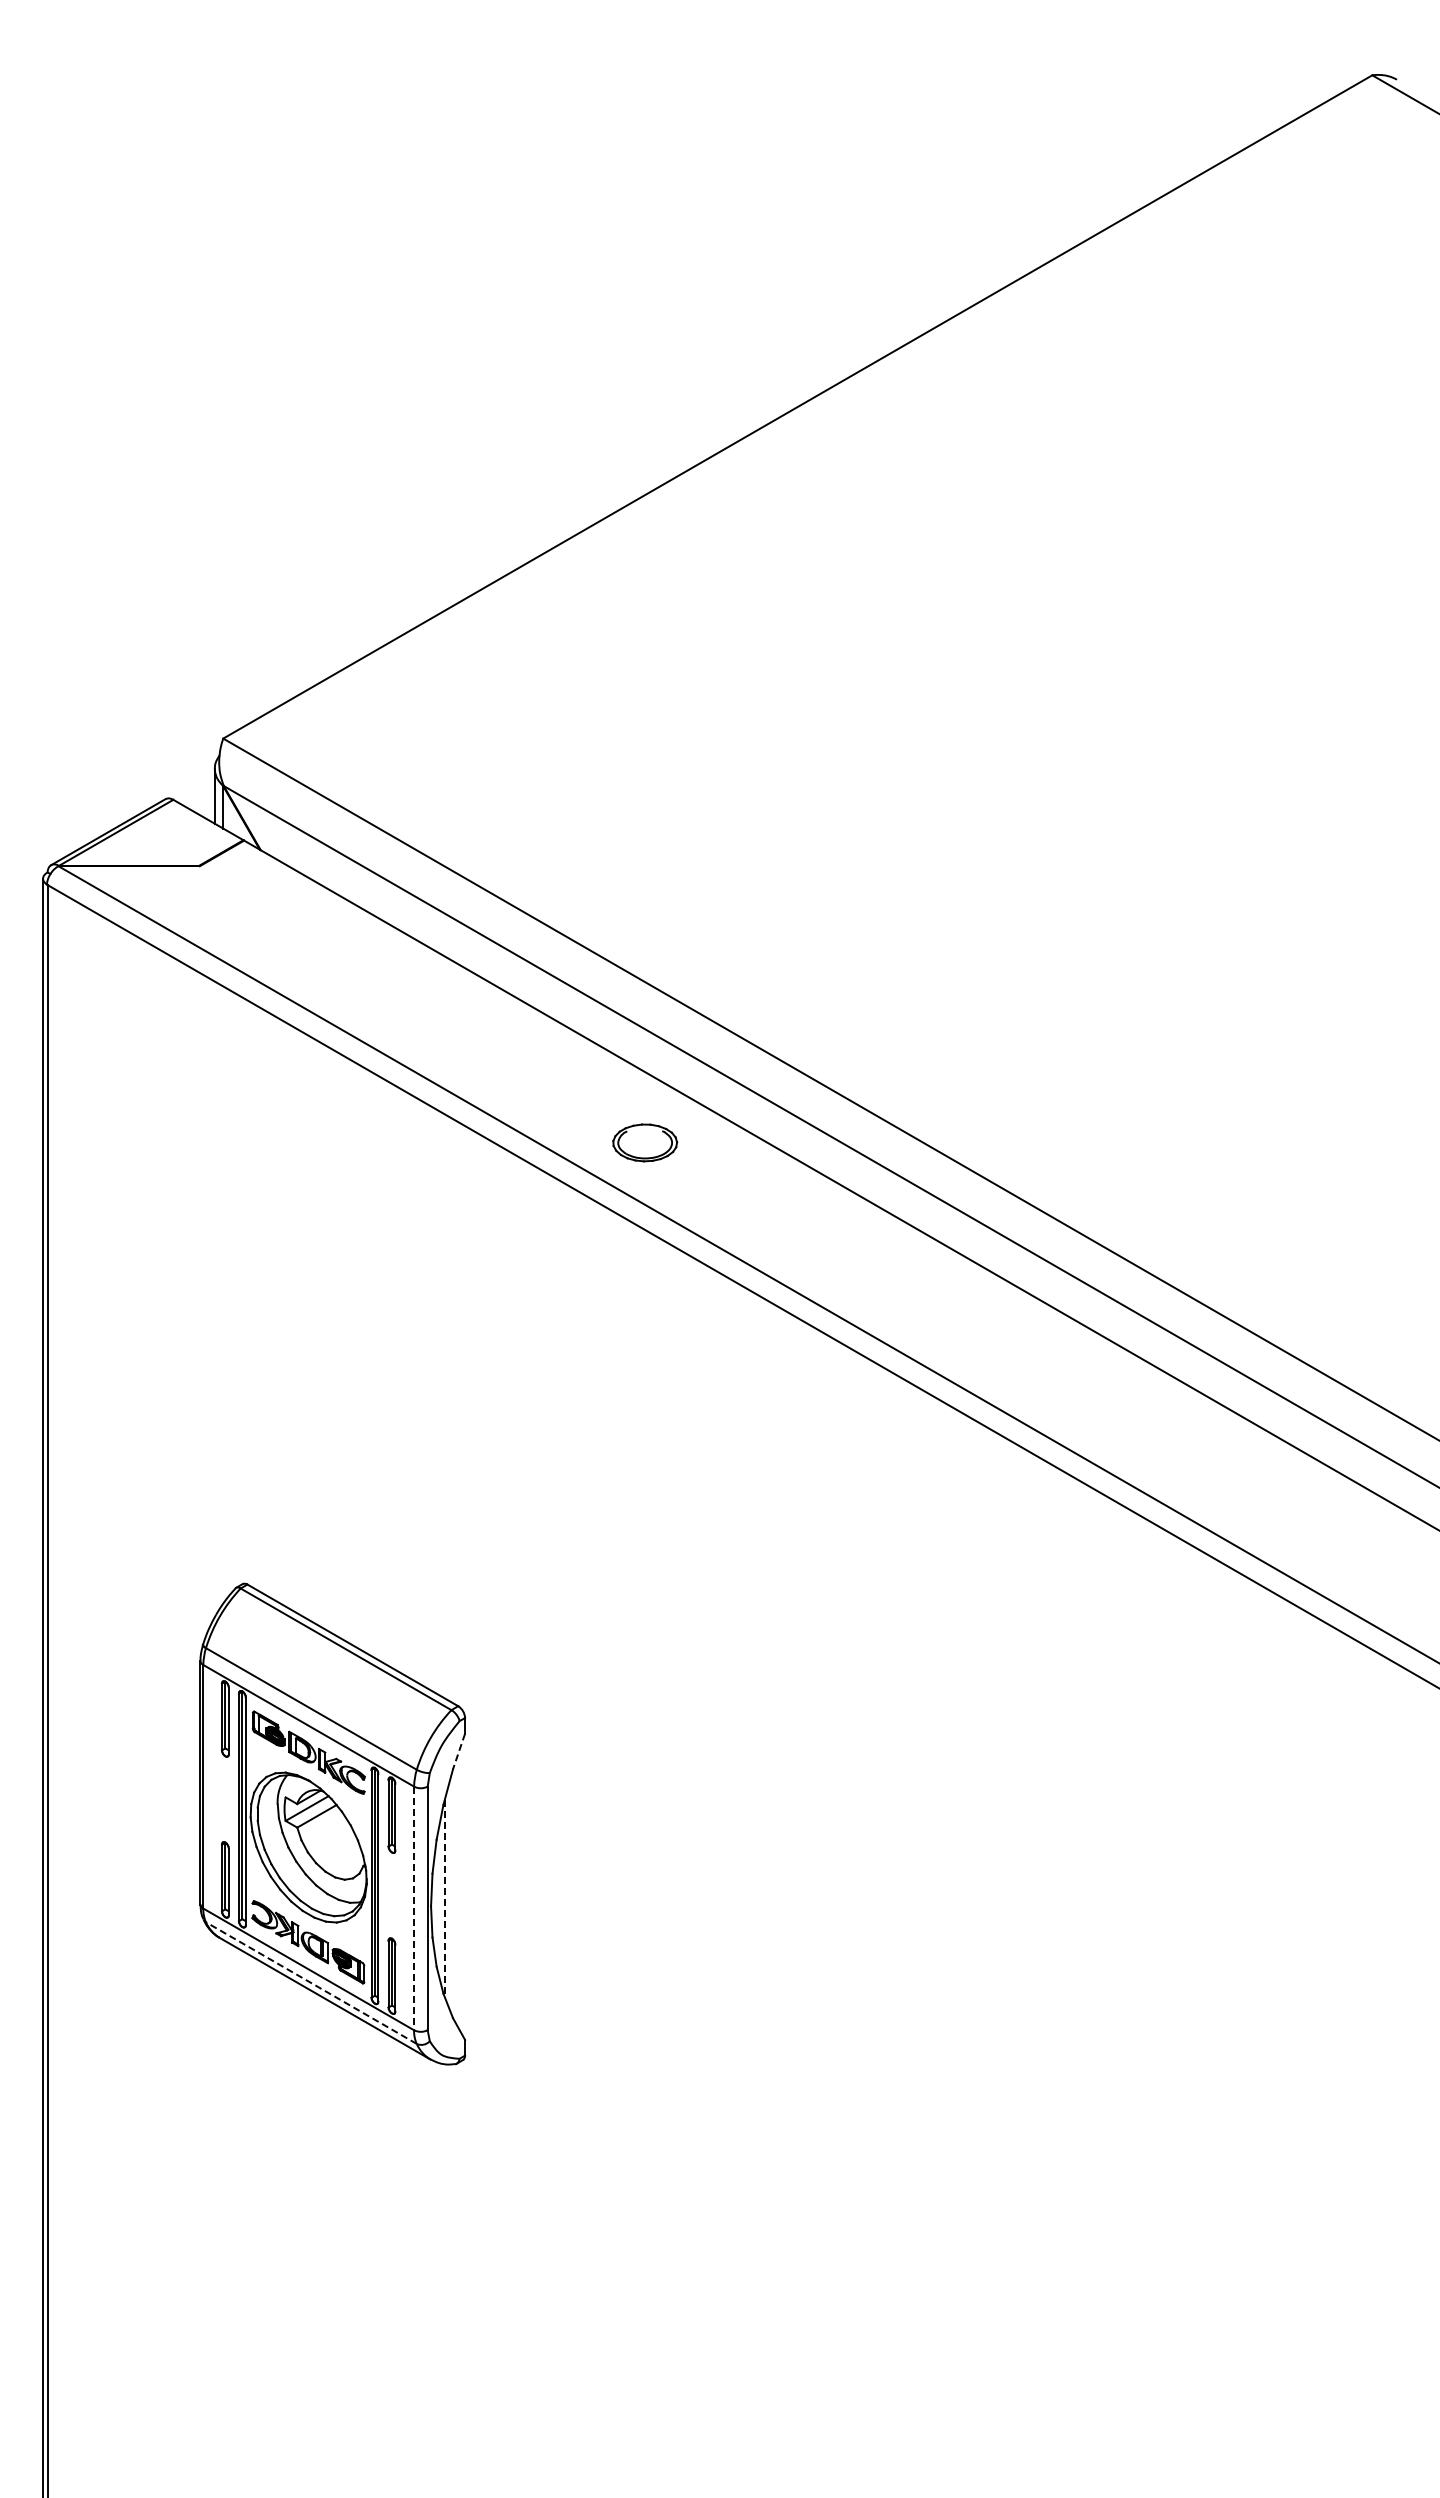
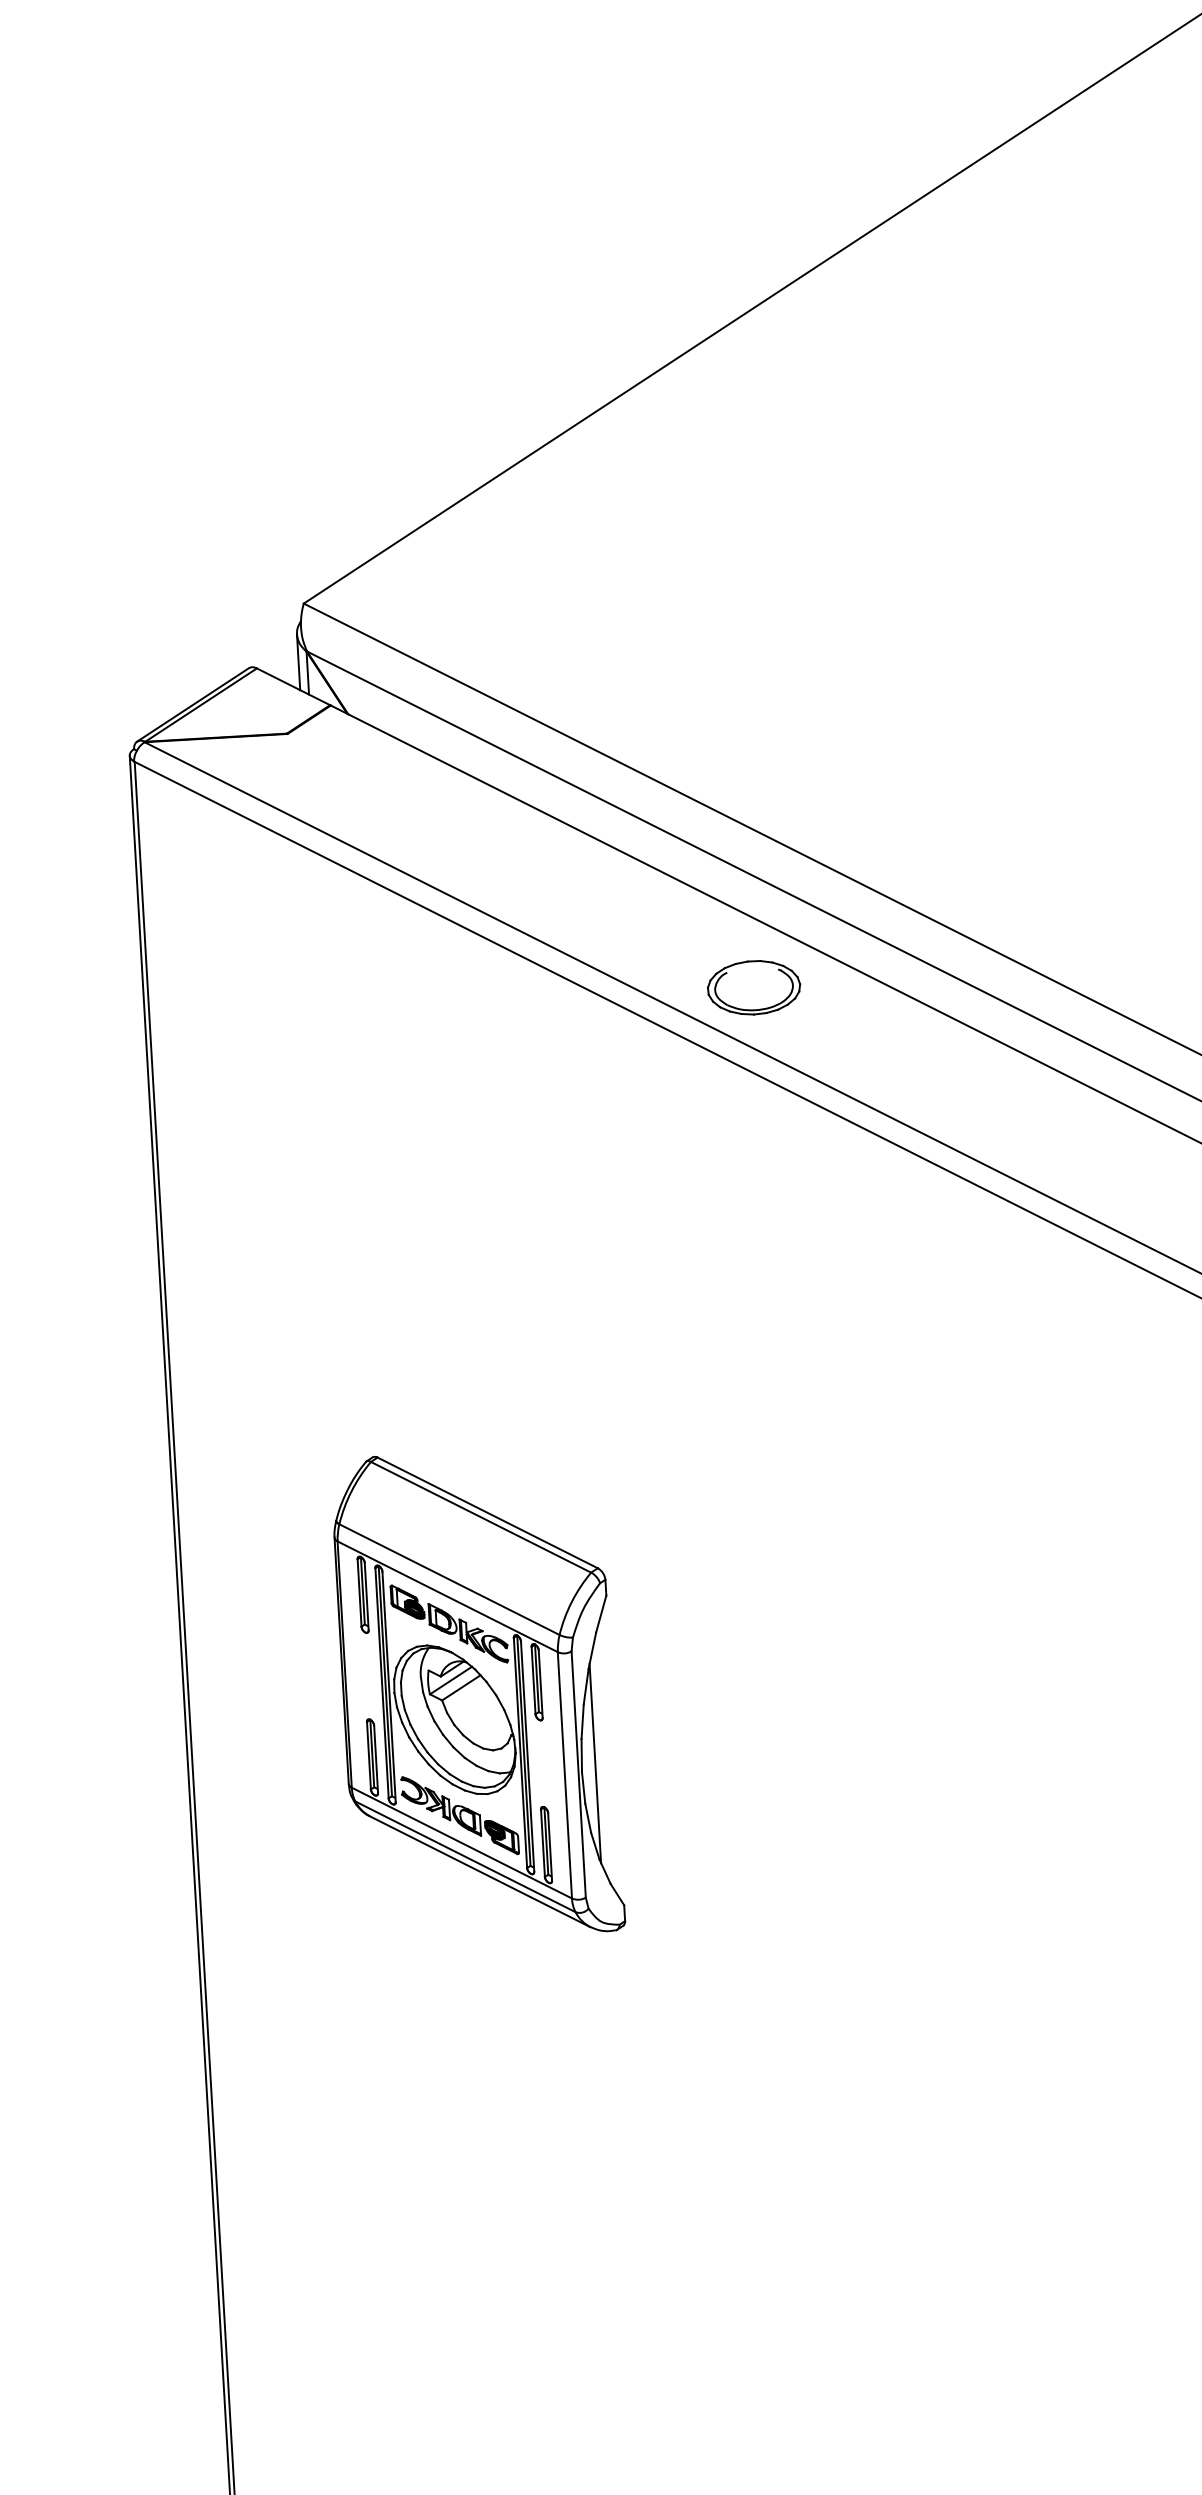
part: (644, 1142) -> (753, 987), size x1.43
line: (459, 1751) -> (601, 1613), dashed -> solid
line: (444, 1898) -> (595, 1763), dashed -> solid
line: (414, 1908) -> (565, 1775), dashed -> solid
line: (311, 1983) -> (465, 1857), dashed -> solid

